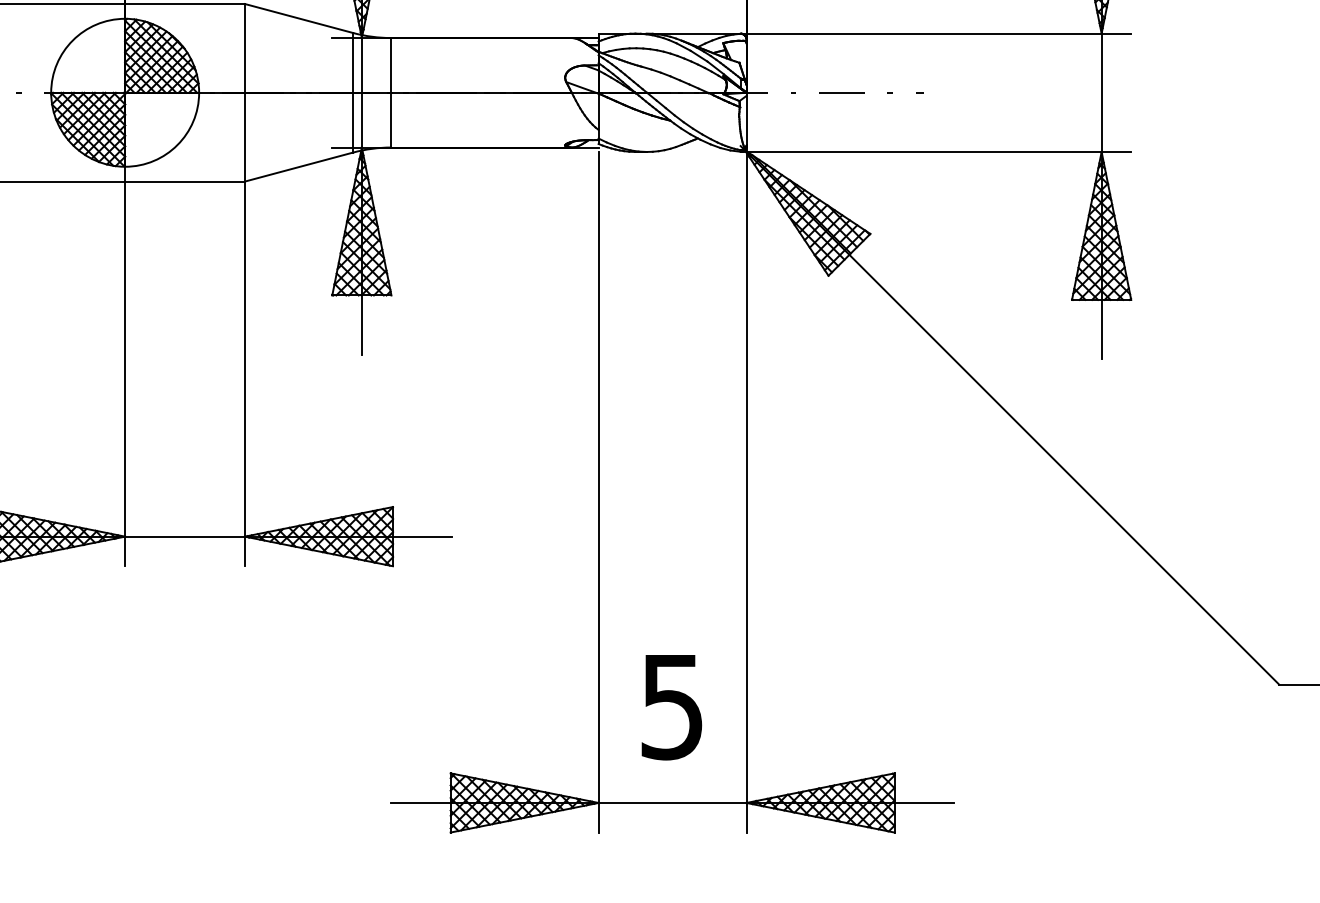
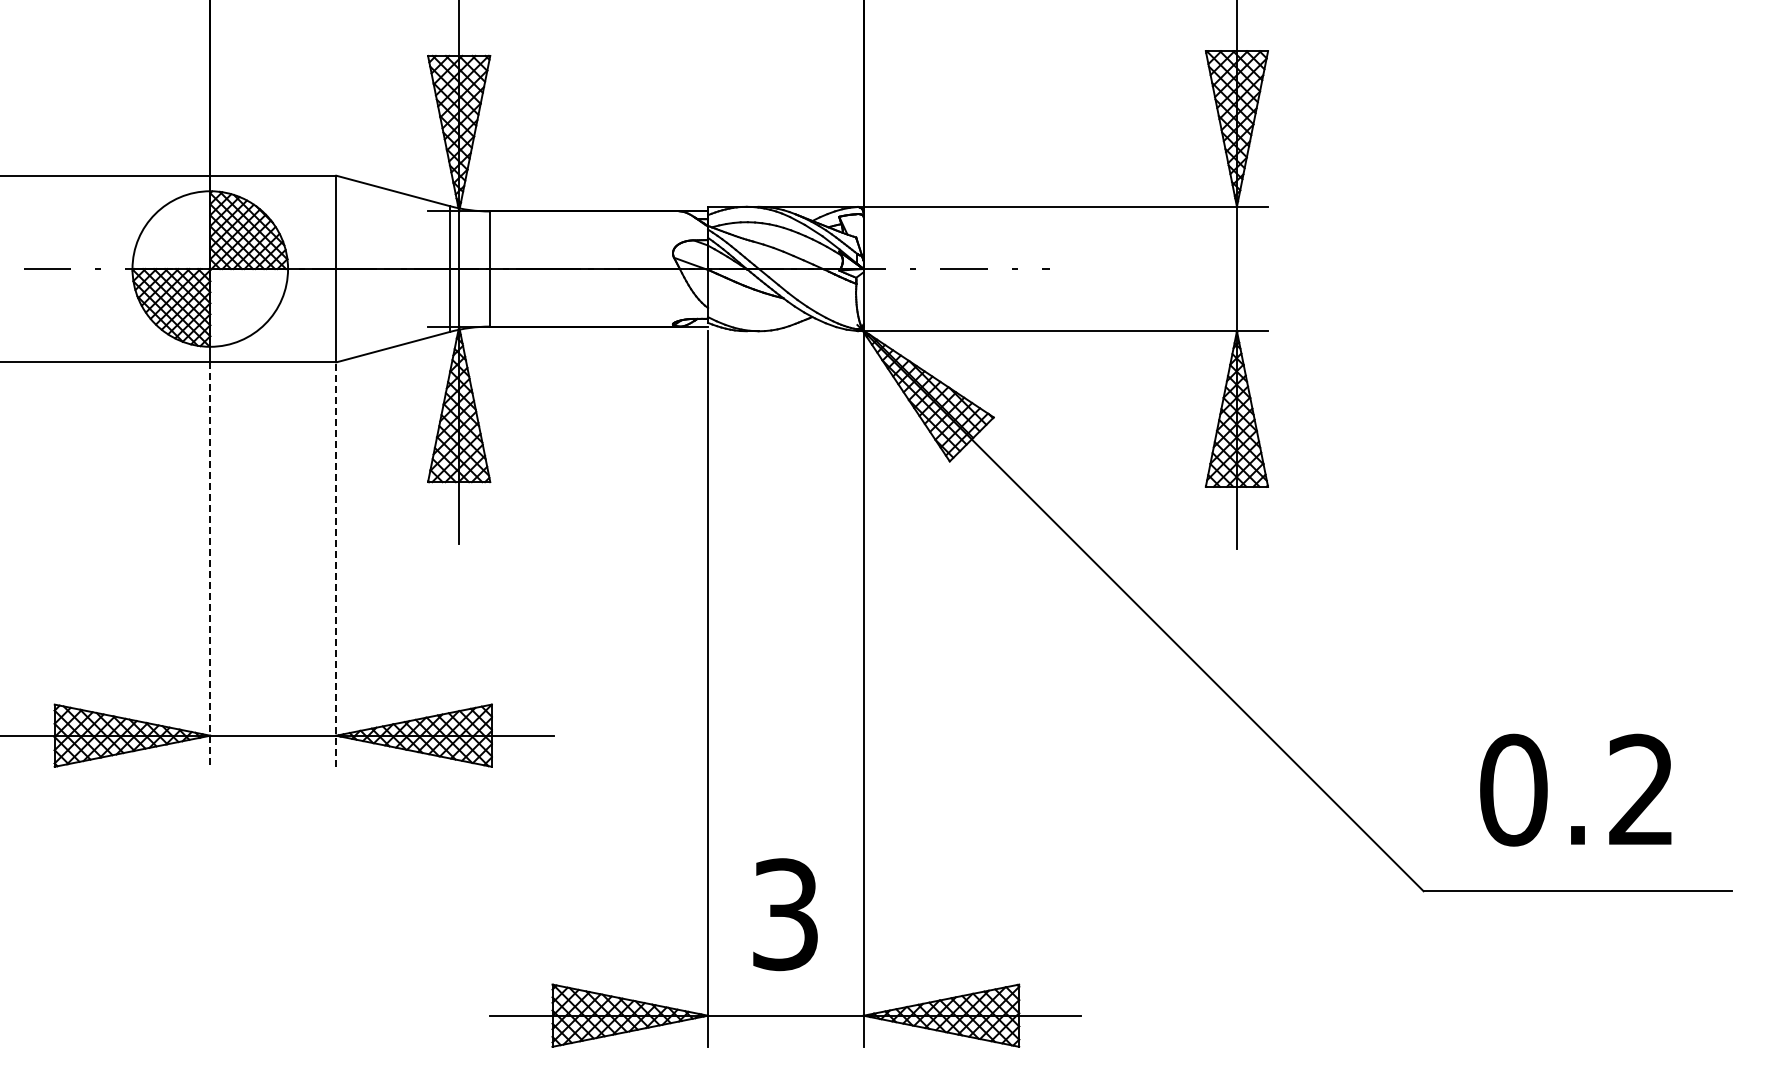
line: (245, 373) -> (336, 564), solid -> dashed
line: (125, 374) -> (210, 565), solid -> dashed
text: (672, 706) -> (785, 914), 5 -> 3

